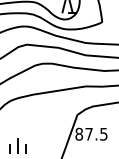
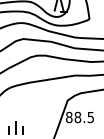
text: (88, 134) -> (77, 117), 87.5 -> 88.5

